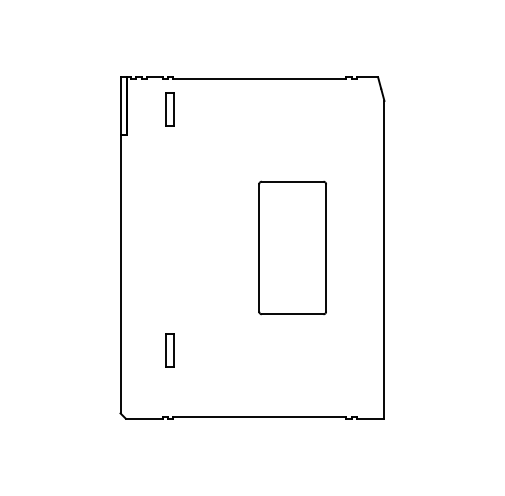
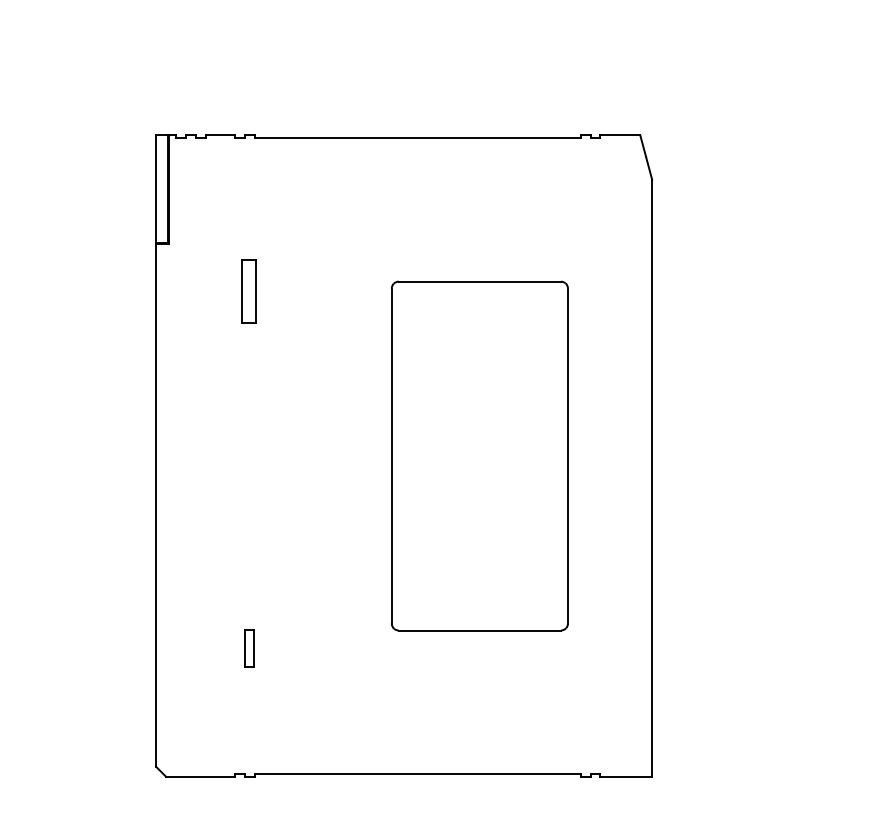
part: (169, 109) -> (248, 291), moved
part: (292, 247) -> (479, 455), size x1.4
part: (169, 350) -> (248, 648), size x0.6

